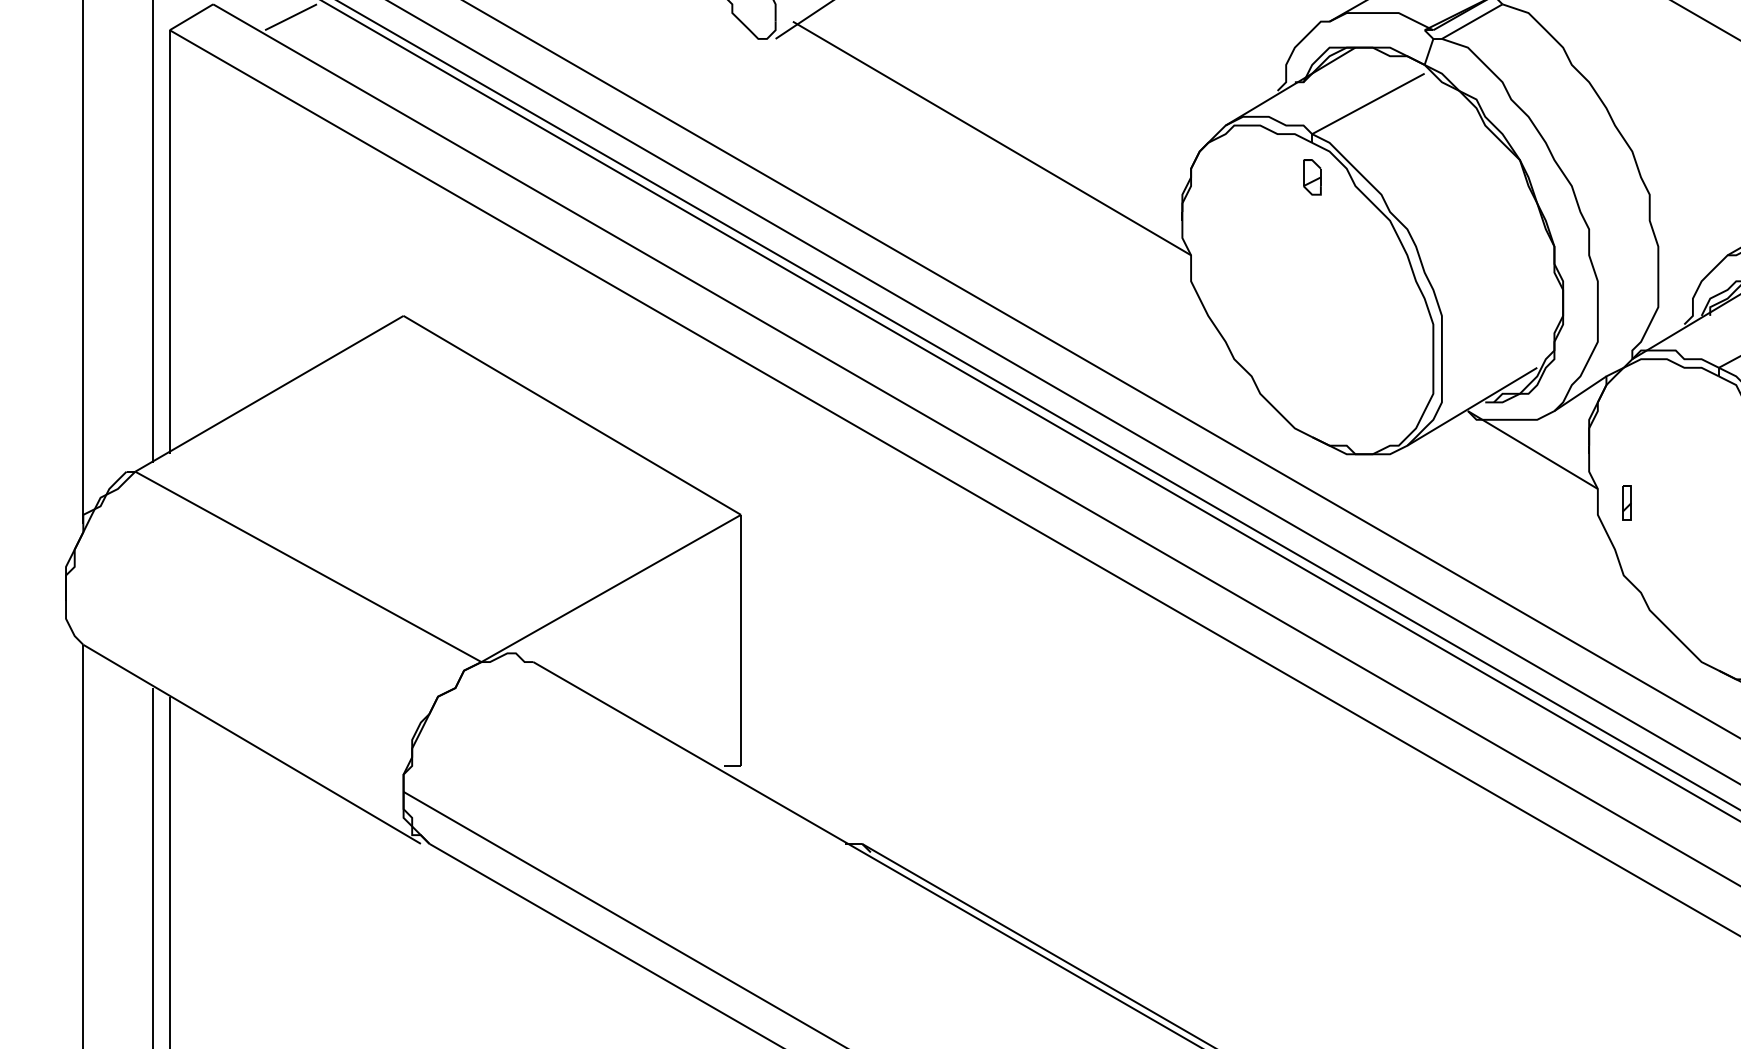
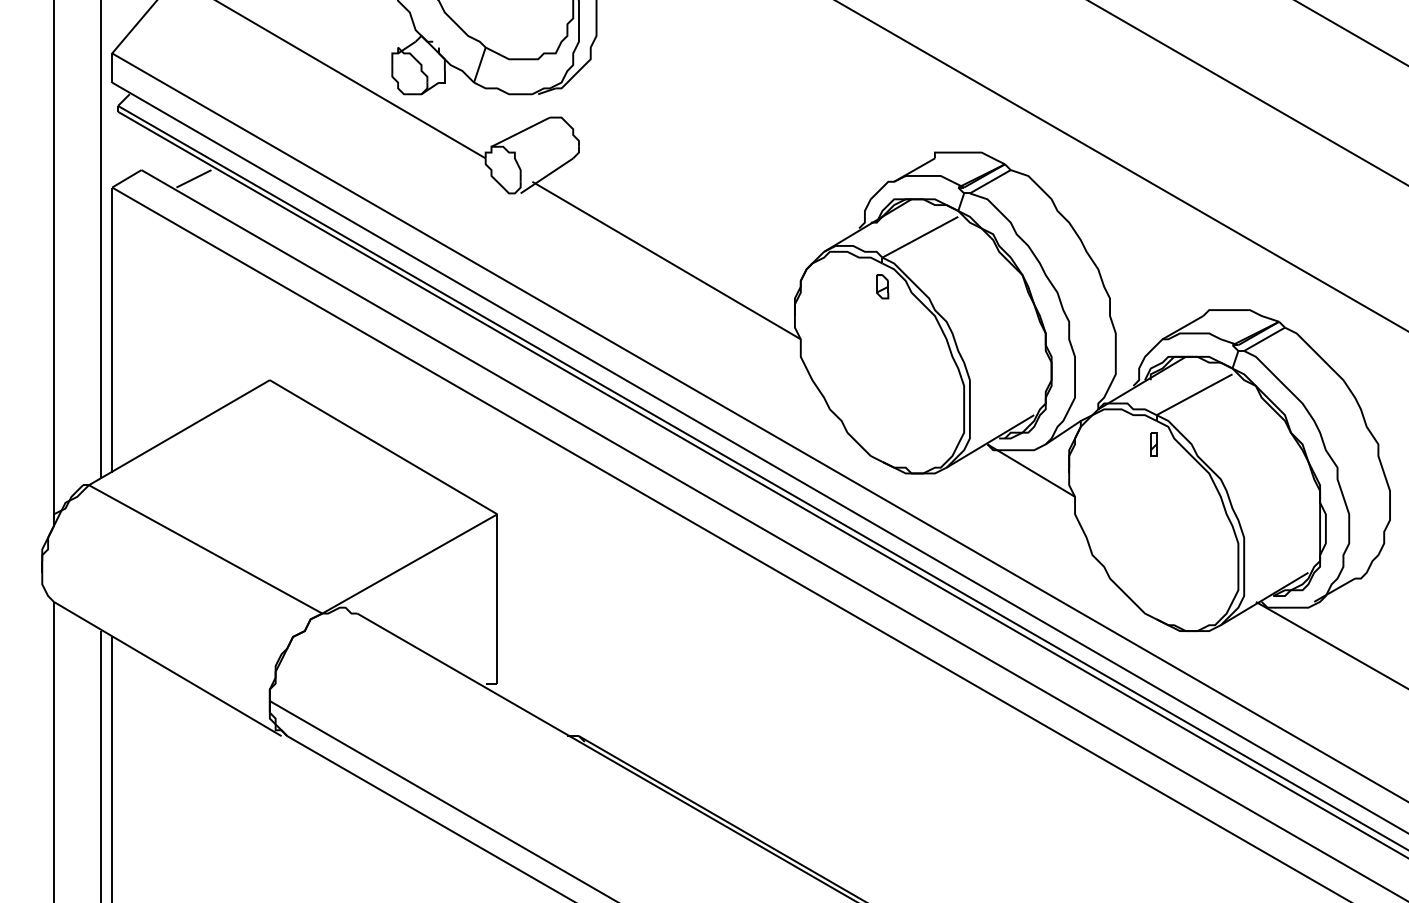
part: (1626, 503) -> (1153, 444), moved

